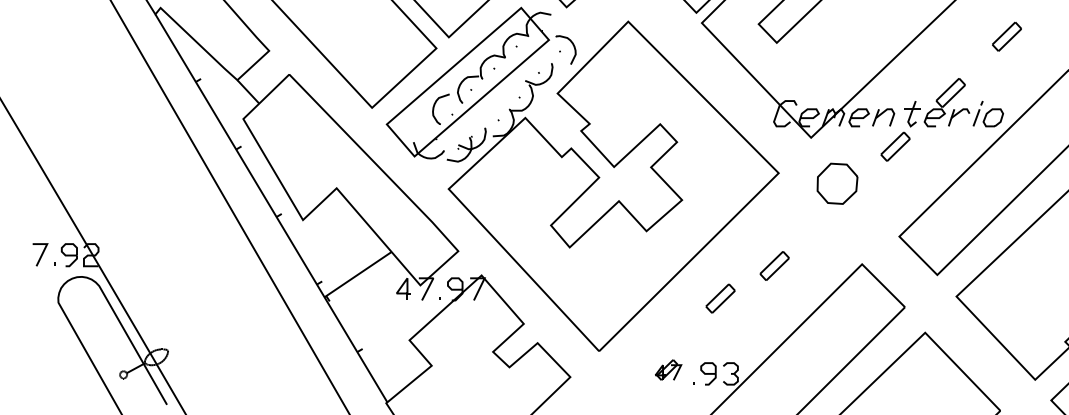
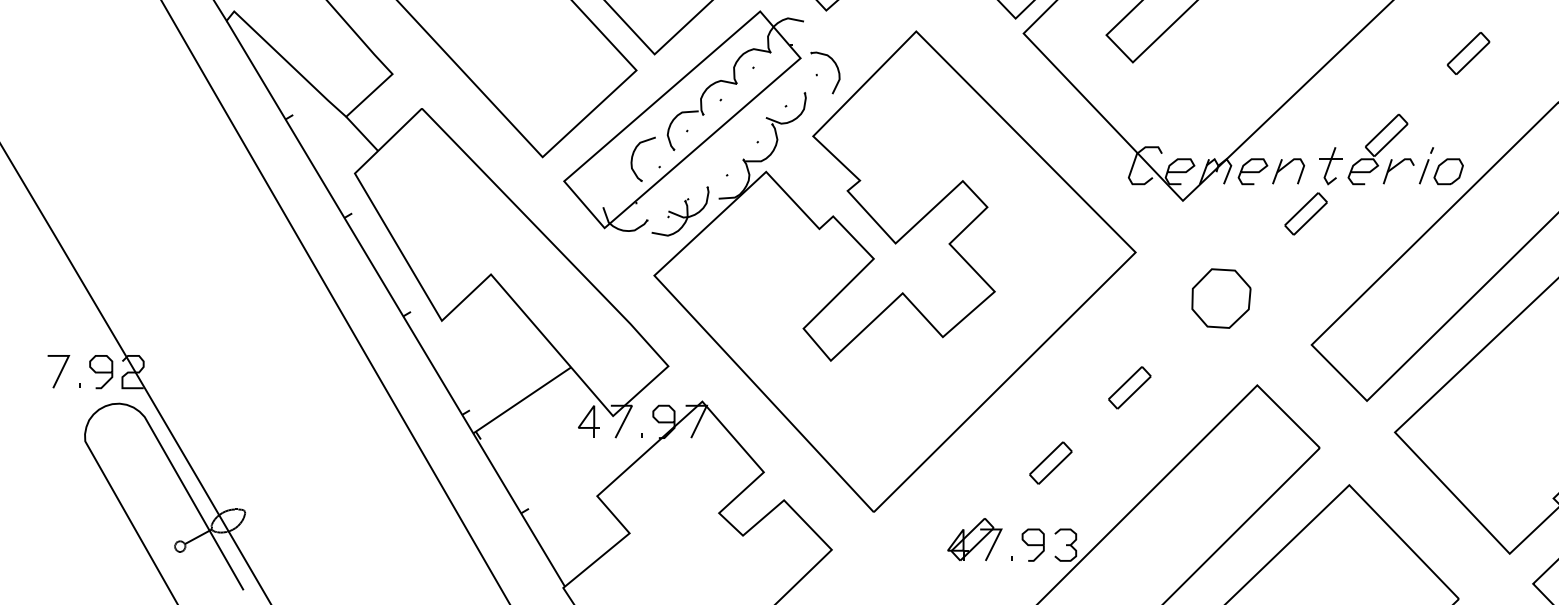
part: (837, 183) -> (1221, 298), moved
part: (720, 298) -> (1050, 462), moved
part: (668, 369) -> (974, 538), size x1.43

